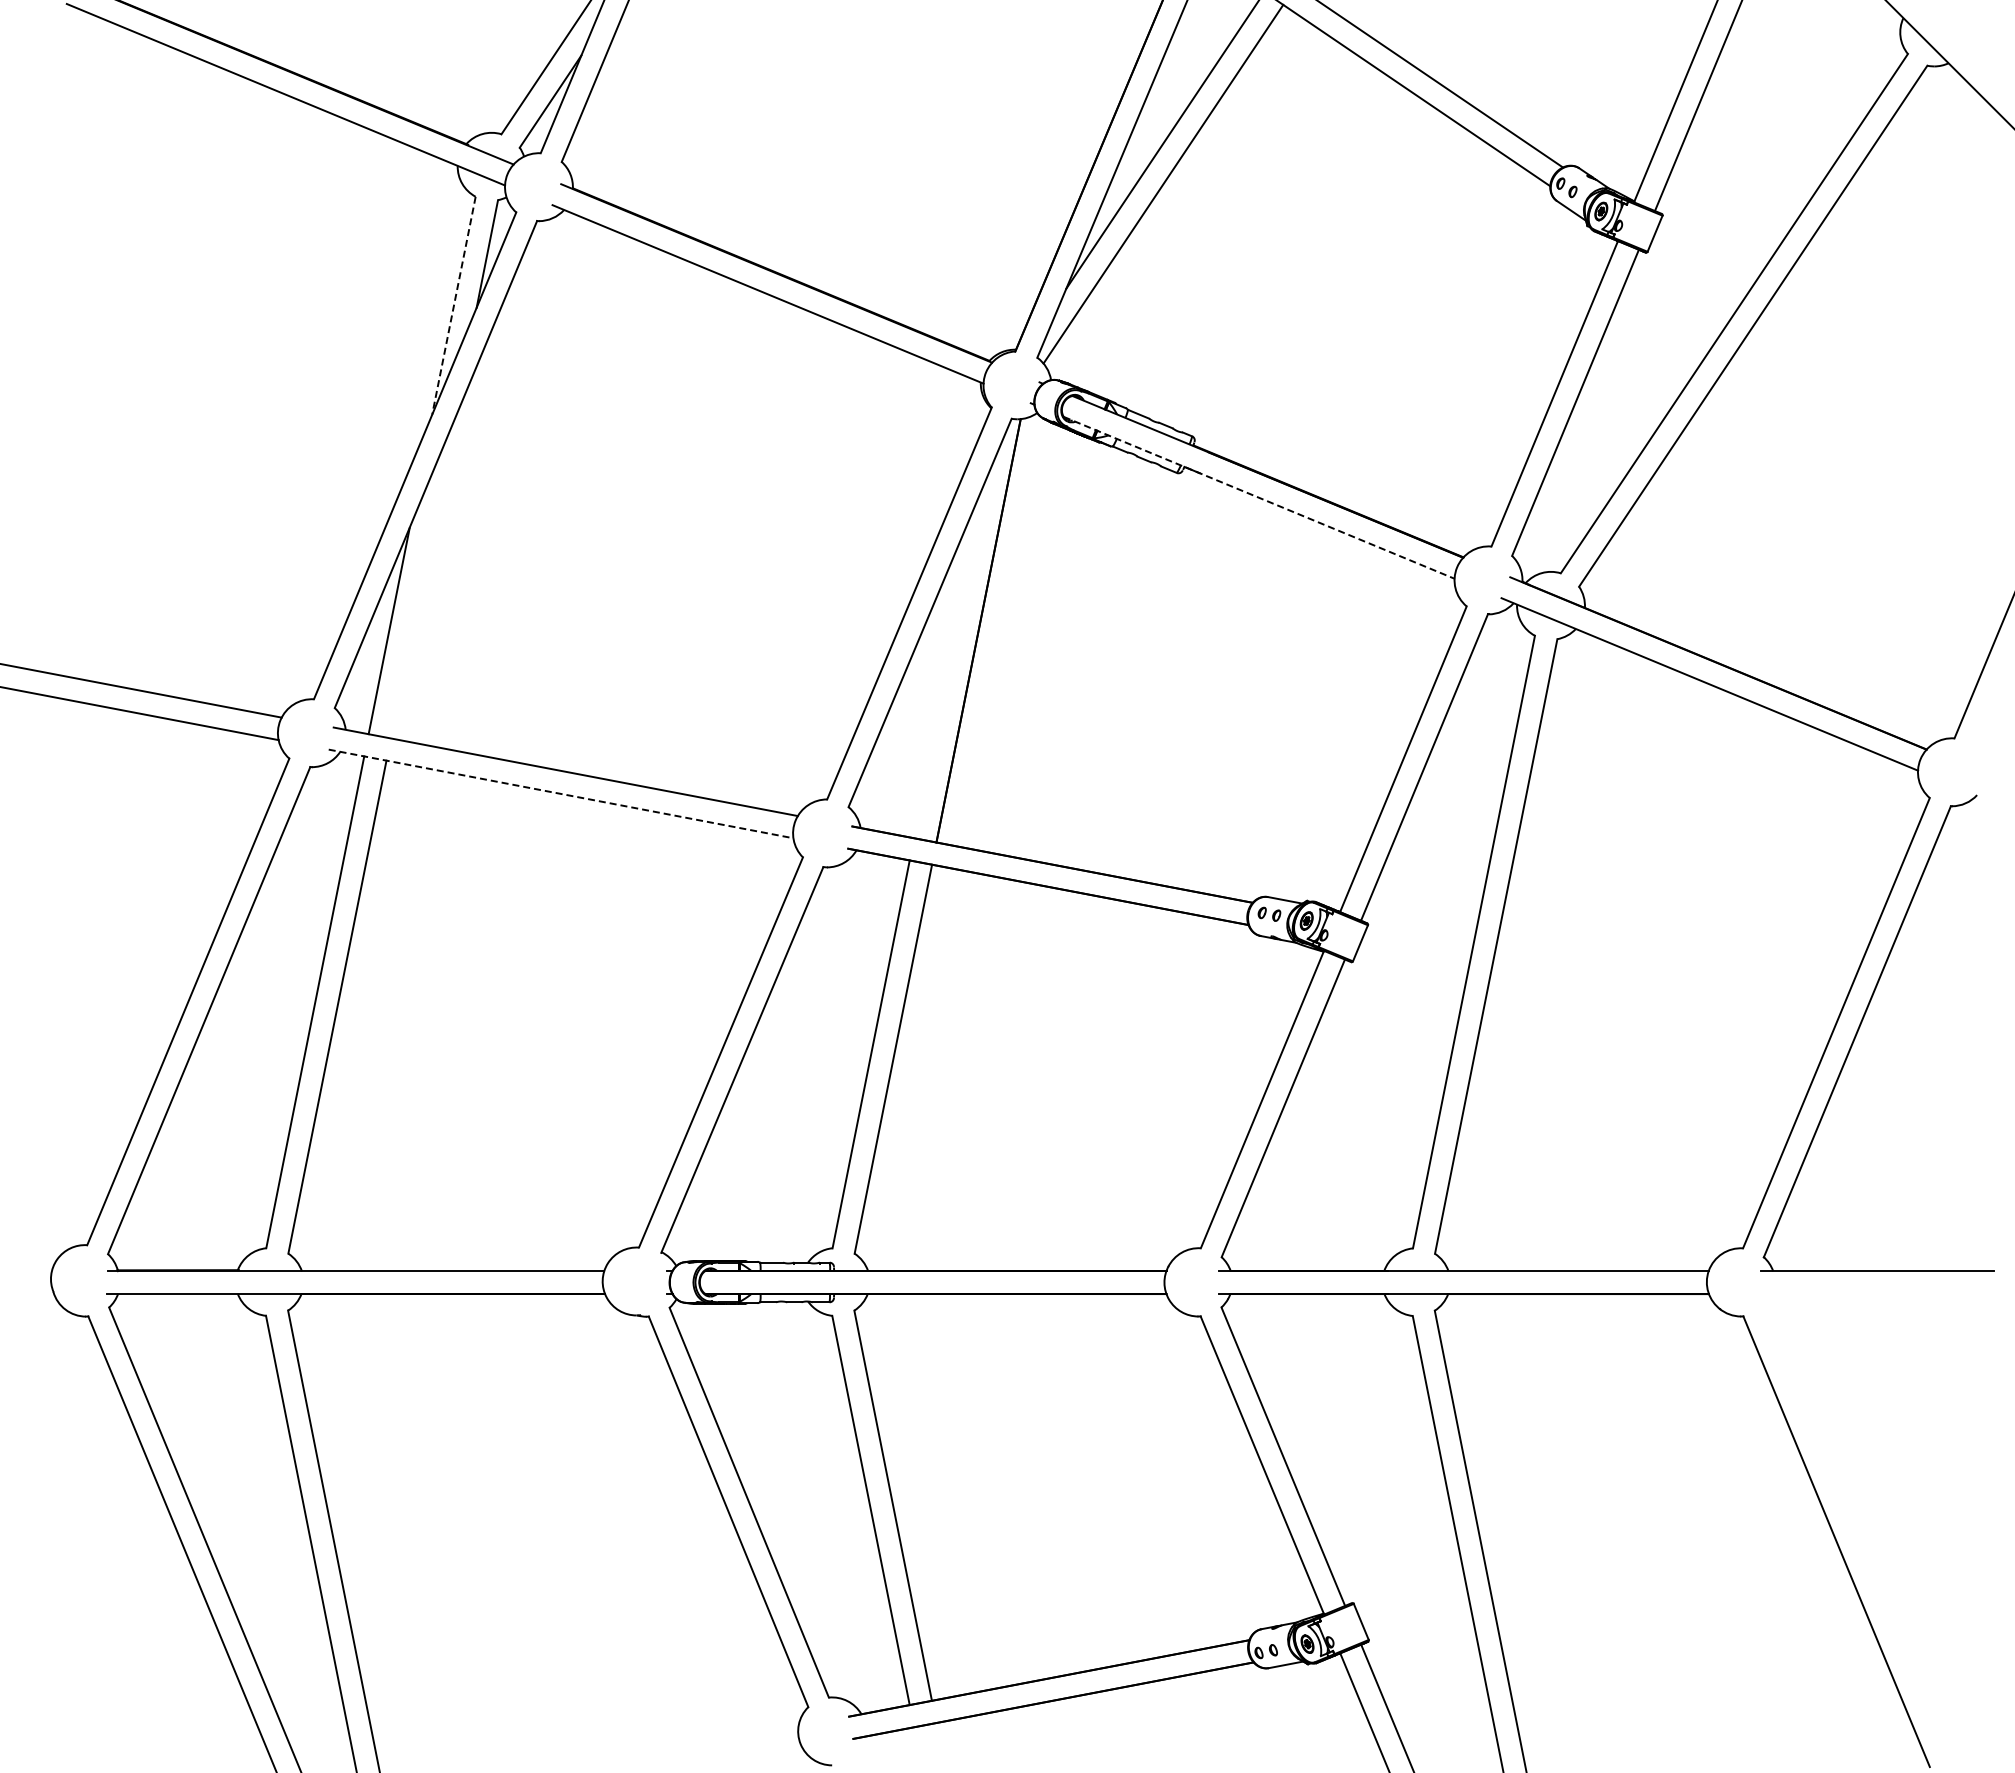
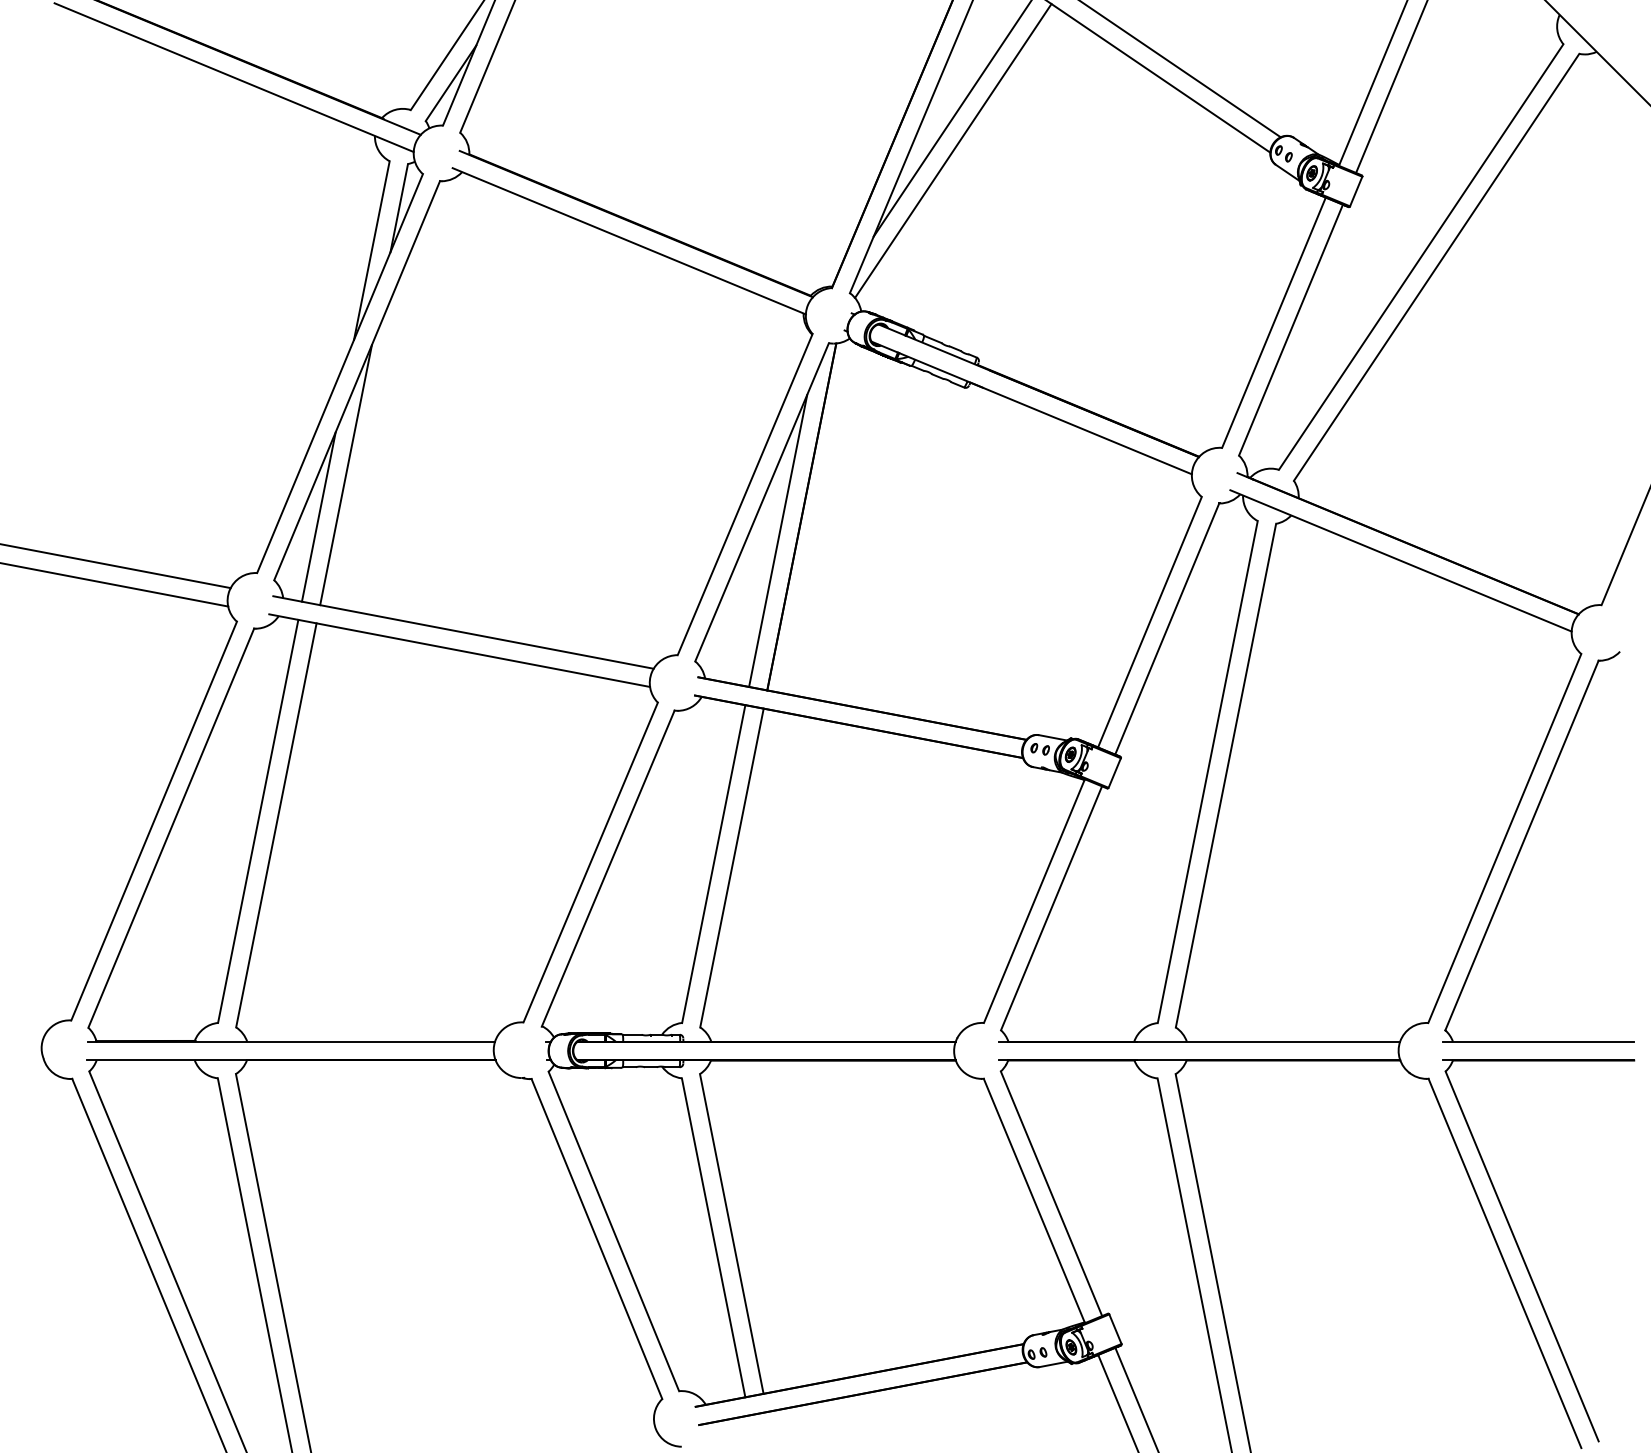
line: (453, 306) -> (371, 251), dashed -> solid
line: (1259, 498) -> (1032, 408), dashed -> solid
line: (422, 579) -> (346, 474), added
line: (949, 660) -> (777, 541), added
line: (561, 793) -> (460, 650), dashed -> solid
part: (1859, 1534) -> (1523, 1257), added

